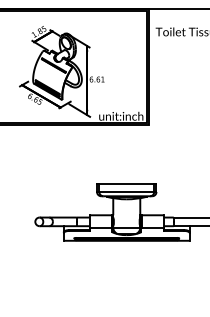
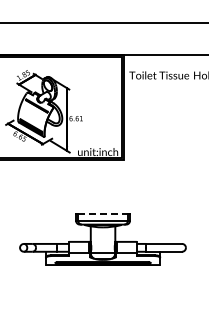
line: (127, 184) -> (103, 213), solid -> dashed

